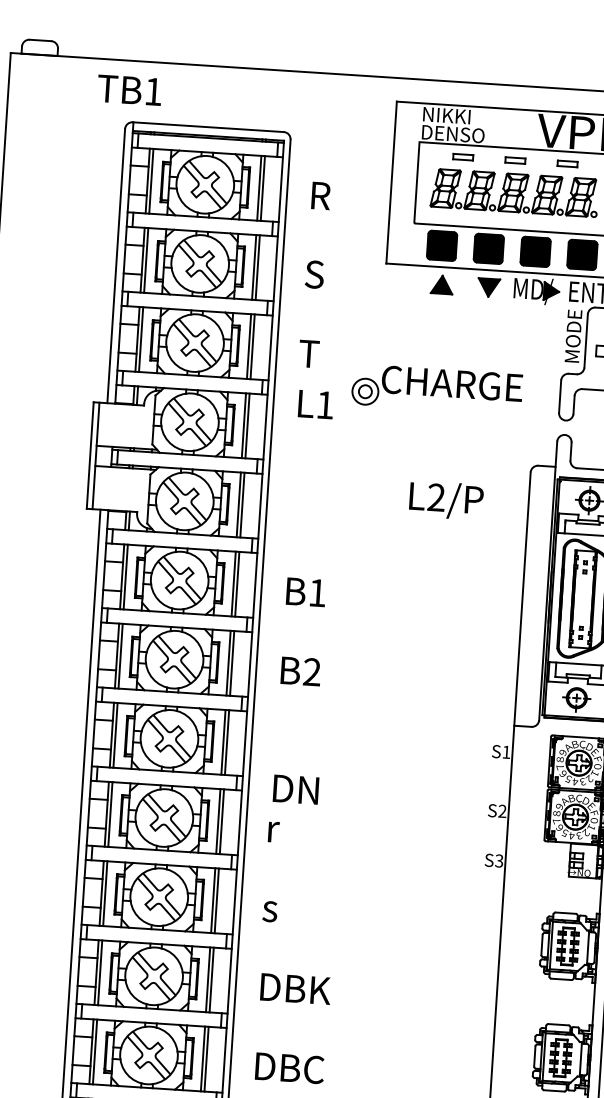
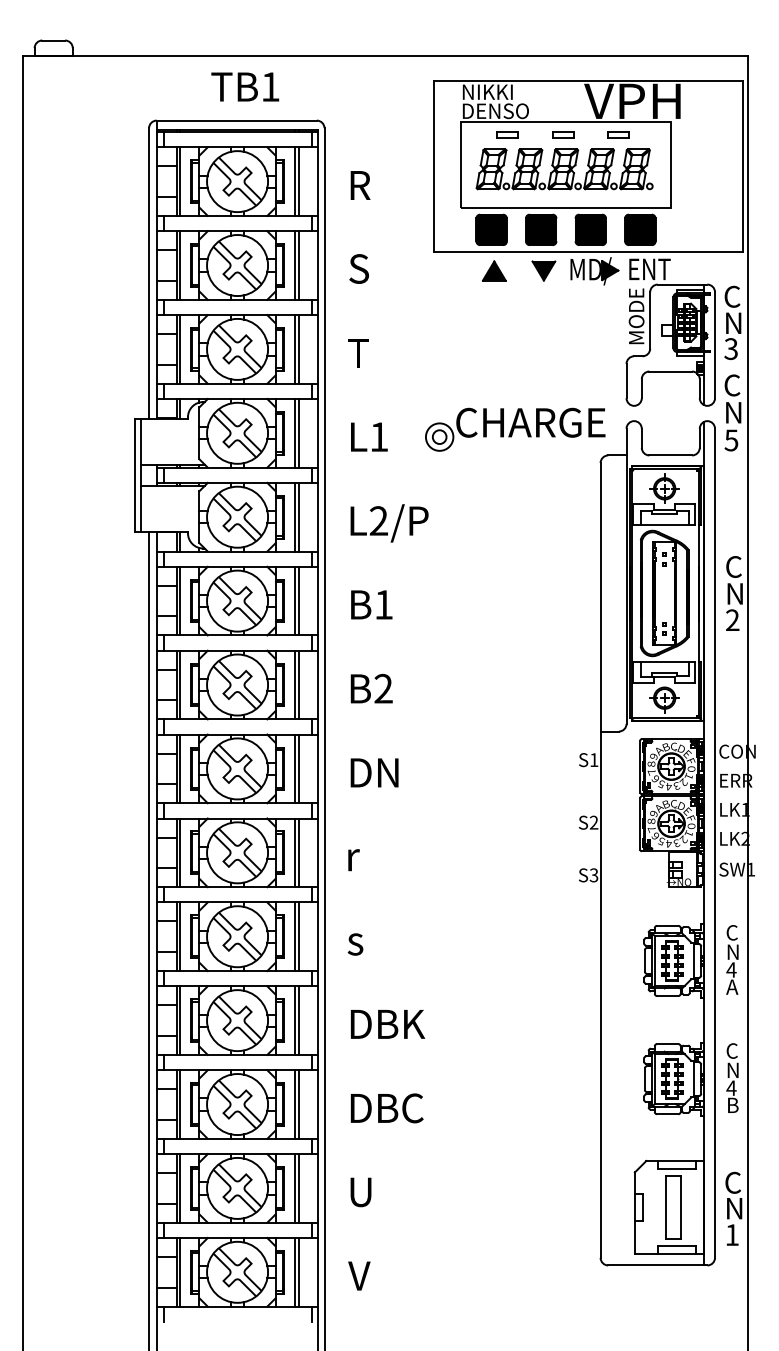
text: (129, 89) -> (245, 86), moved
part: (437, 389) -> (515, 429), moved
text: (316, 404) -> (369, 436), moved
text: (446, 500) -> (389, 523), moved
text: (295, 789) -> (374, 772), moved

